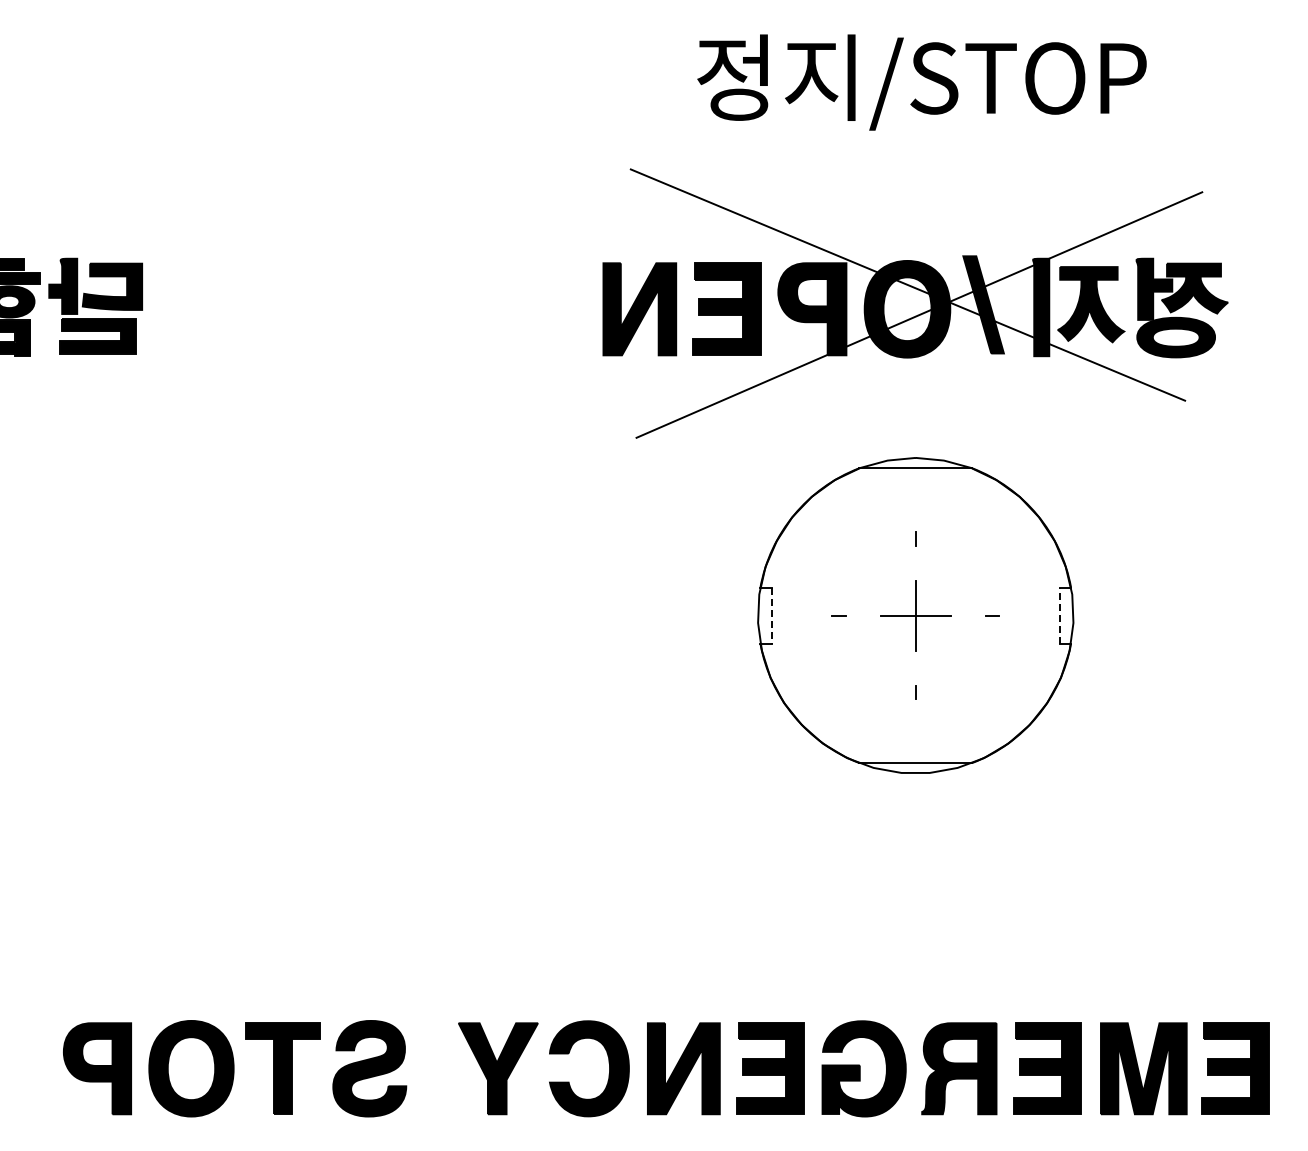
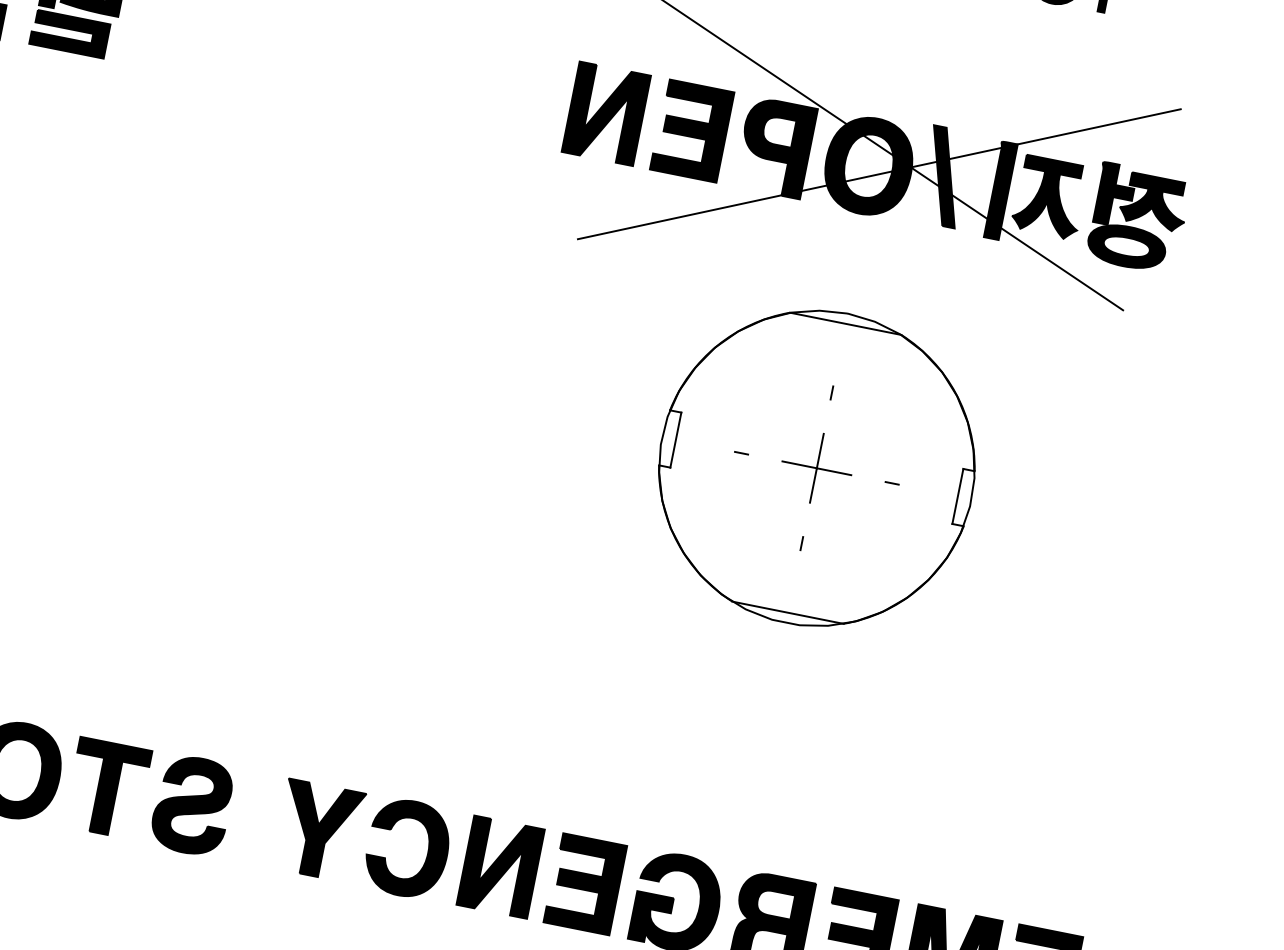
line: (1059, 615) -> (957, 496), dashed -> solid
line: (771, 616) -> (675, 440), dashed -> solid

